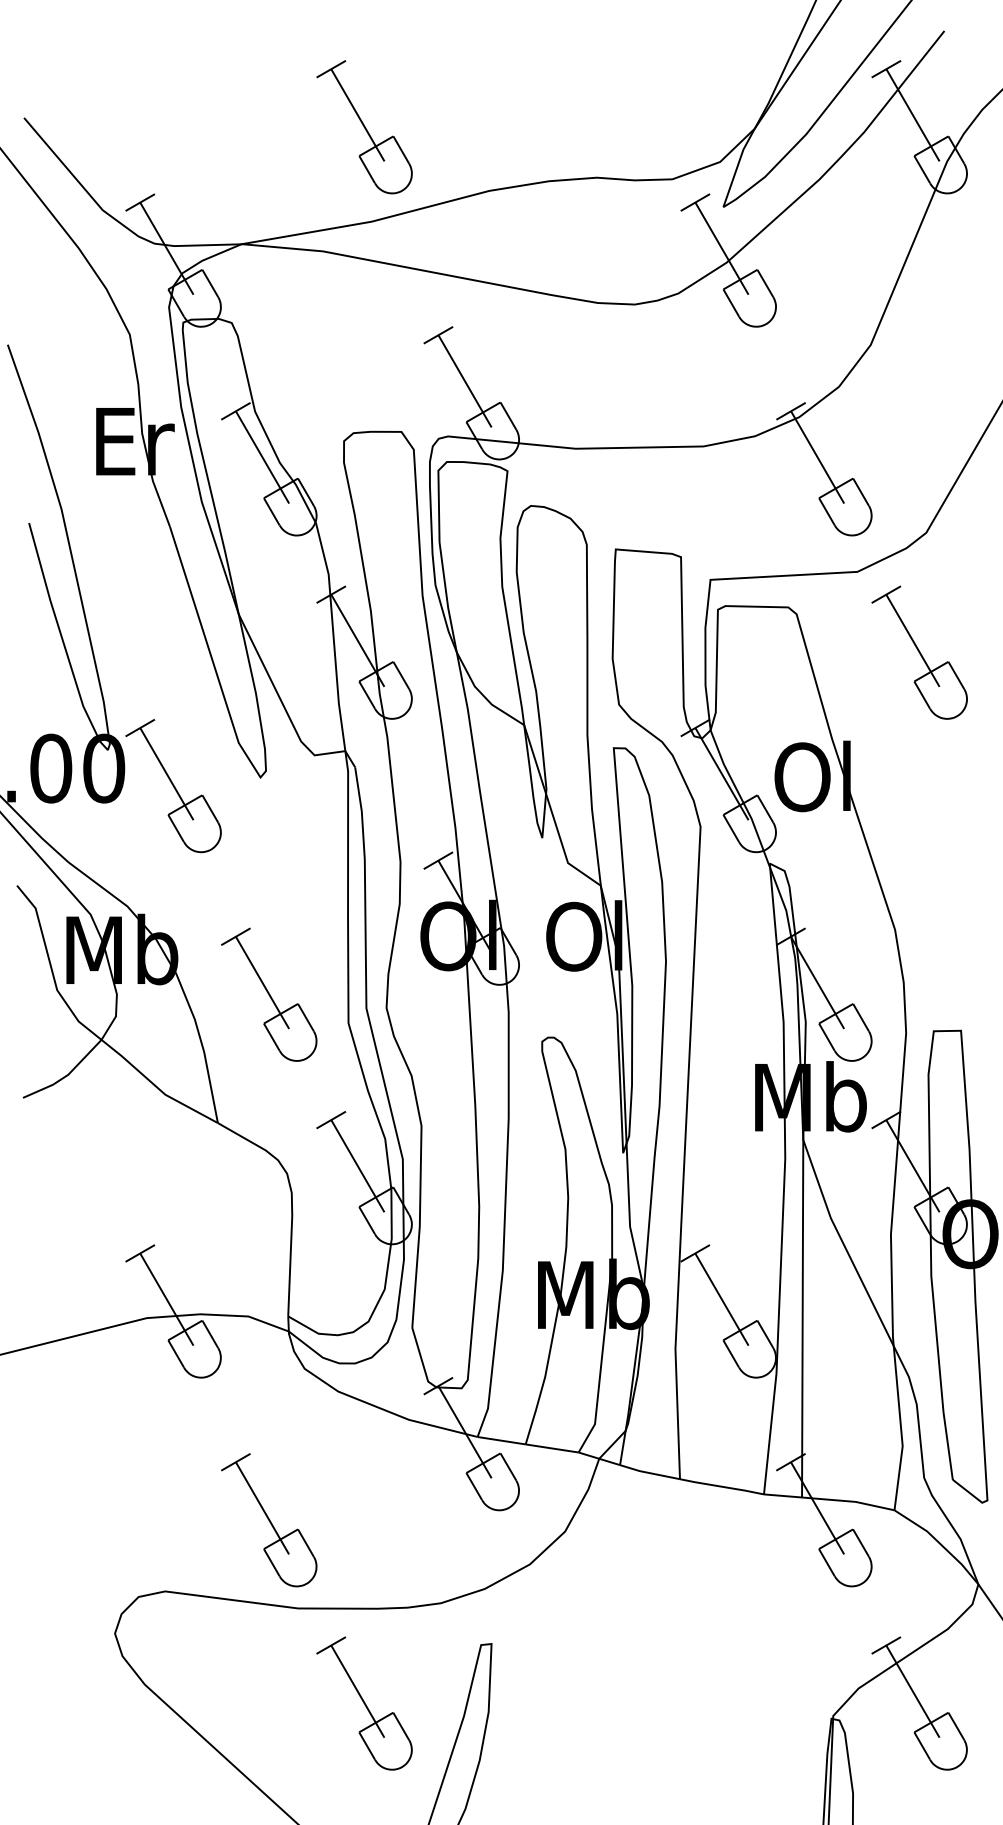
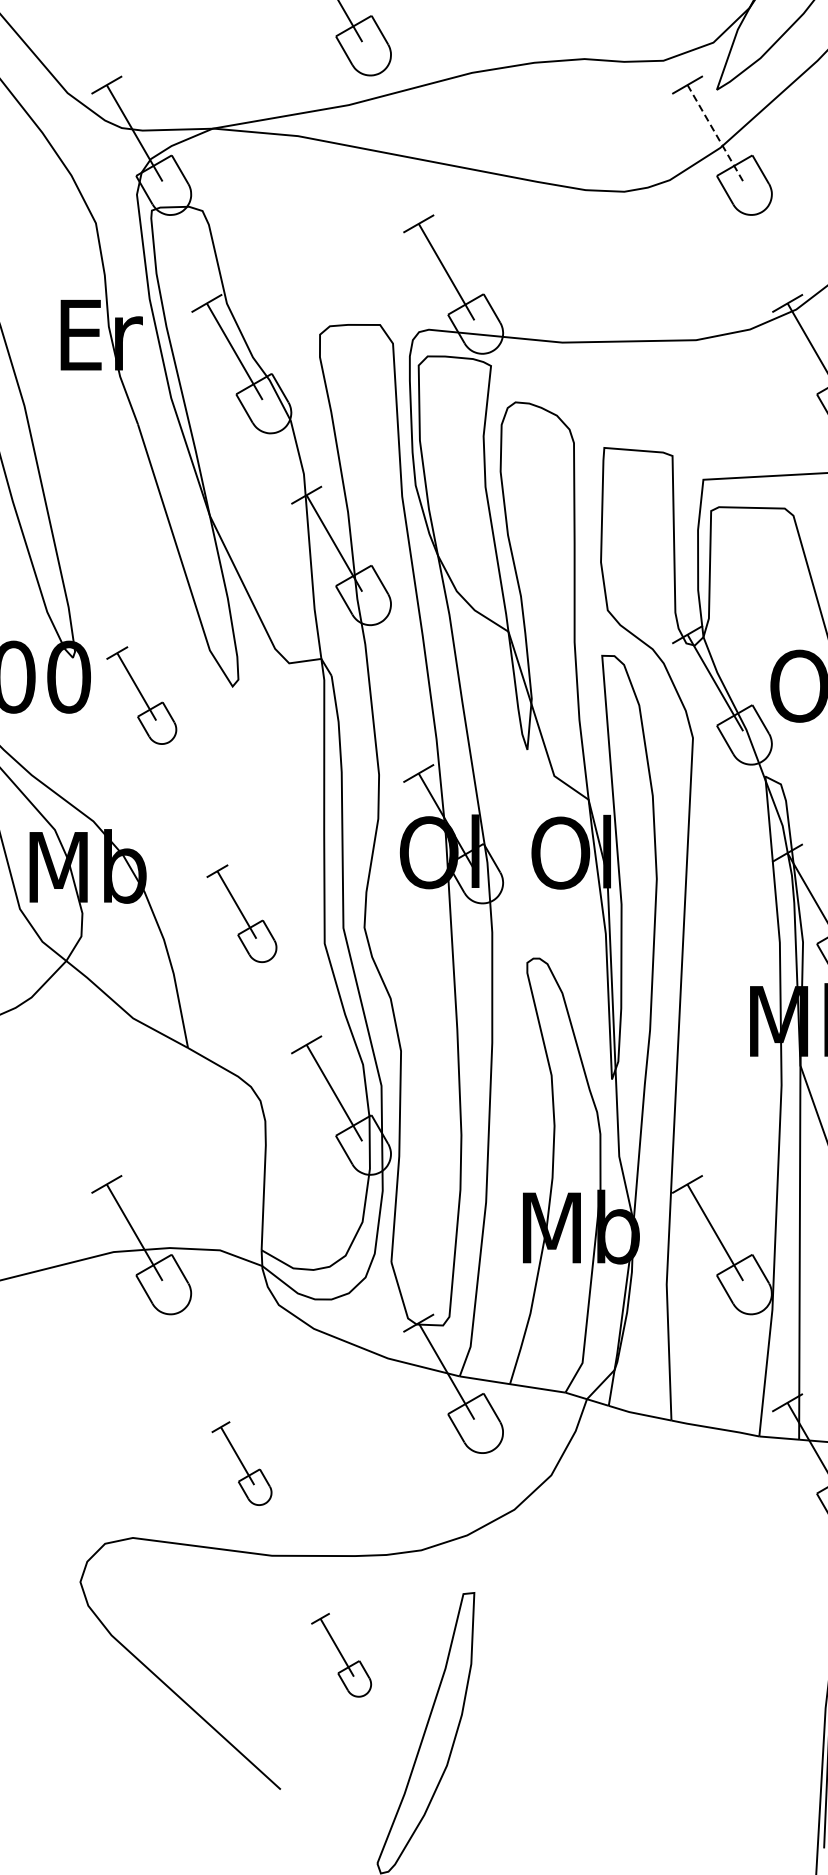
line: (722, 249) -> (715, 134), solid -> dashed
part: (173, 786) -> (141, 695), size x0.7
part: (269, 994) -> (242, 913), size x0.7
part: (269, 1520) -> (242, 1463), size x0.6
part: (364, 1703) -> (341, 1655), size x0.6

